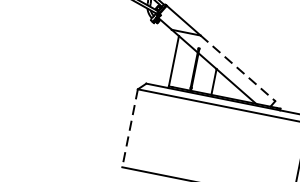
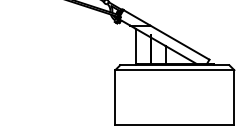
line: (238, 68) -> (180, 42), dashed -> solid
line: (130, 129) -> (115, 98), dashed -> solid

